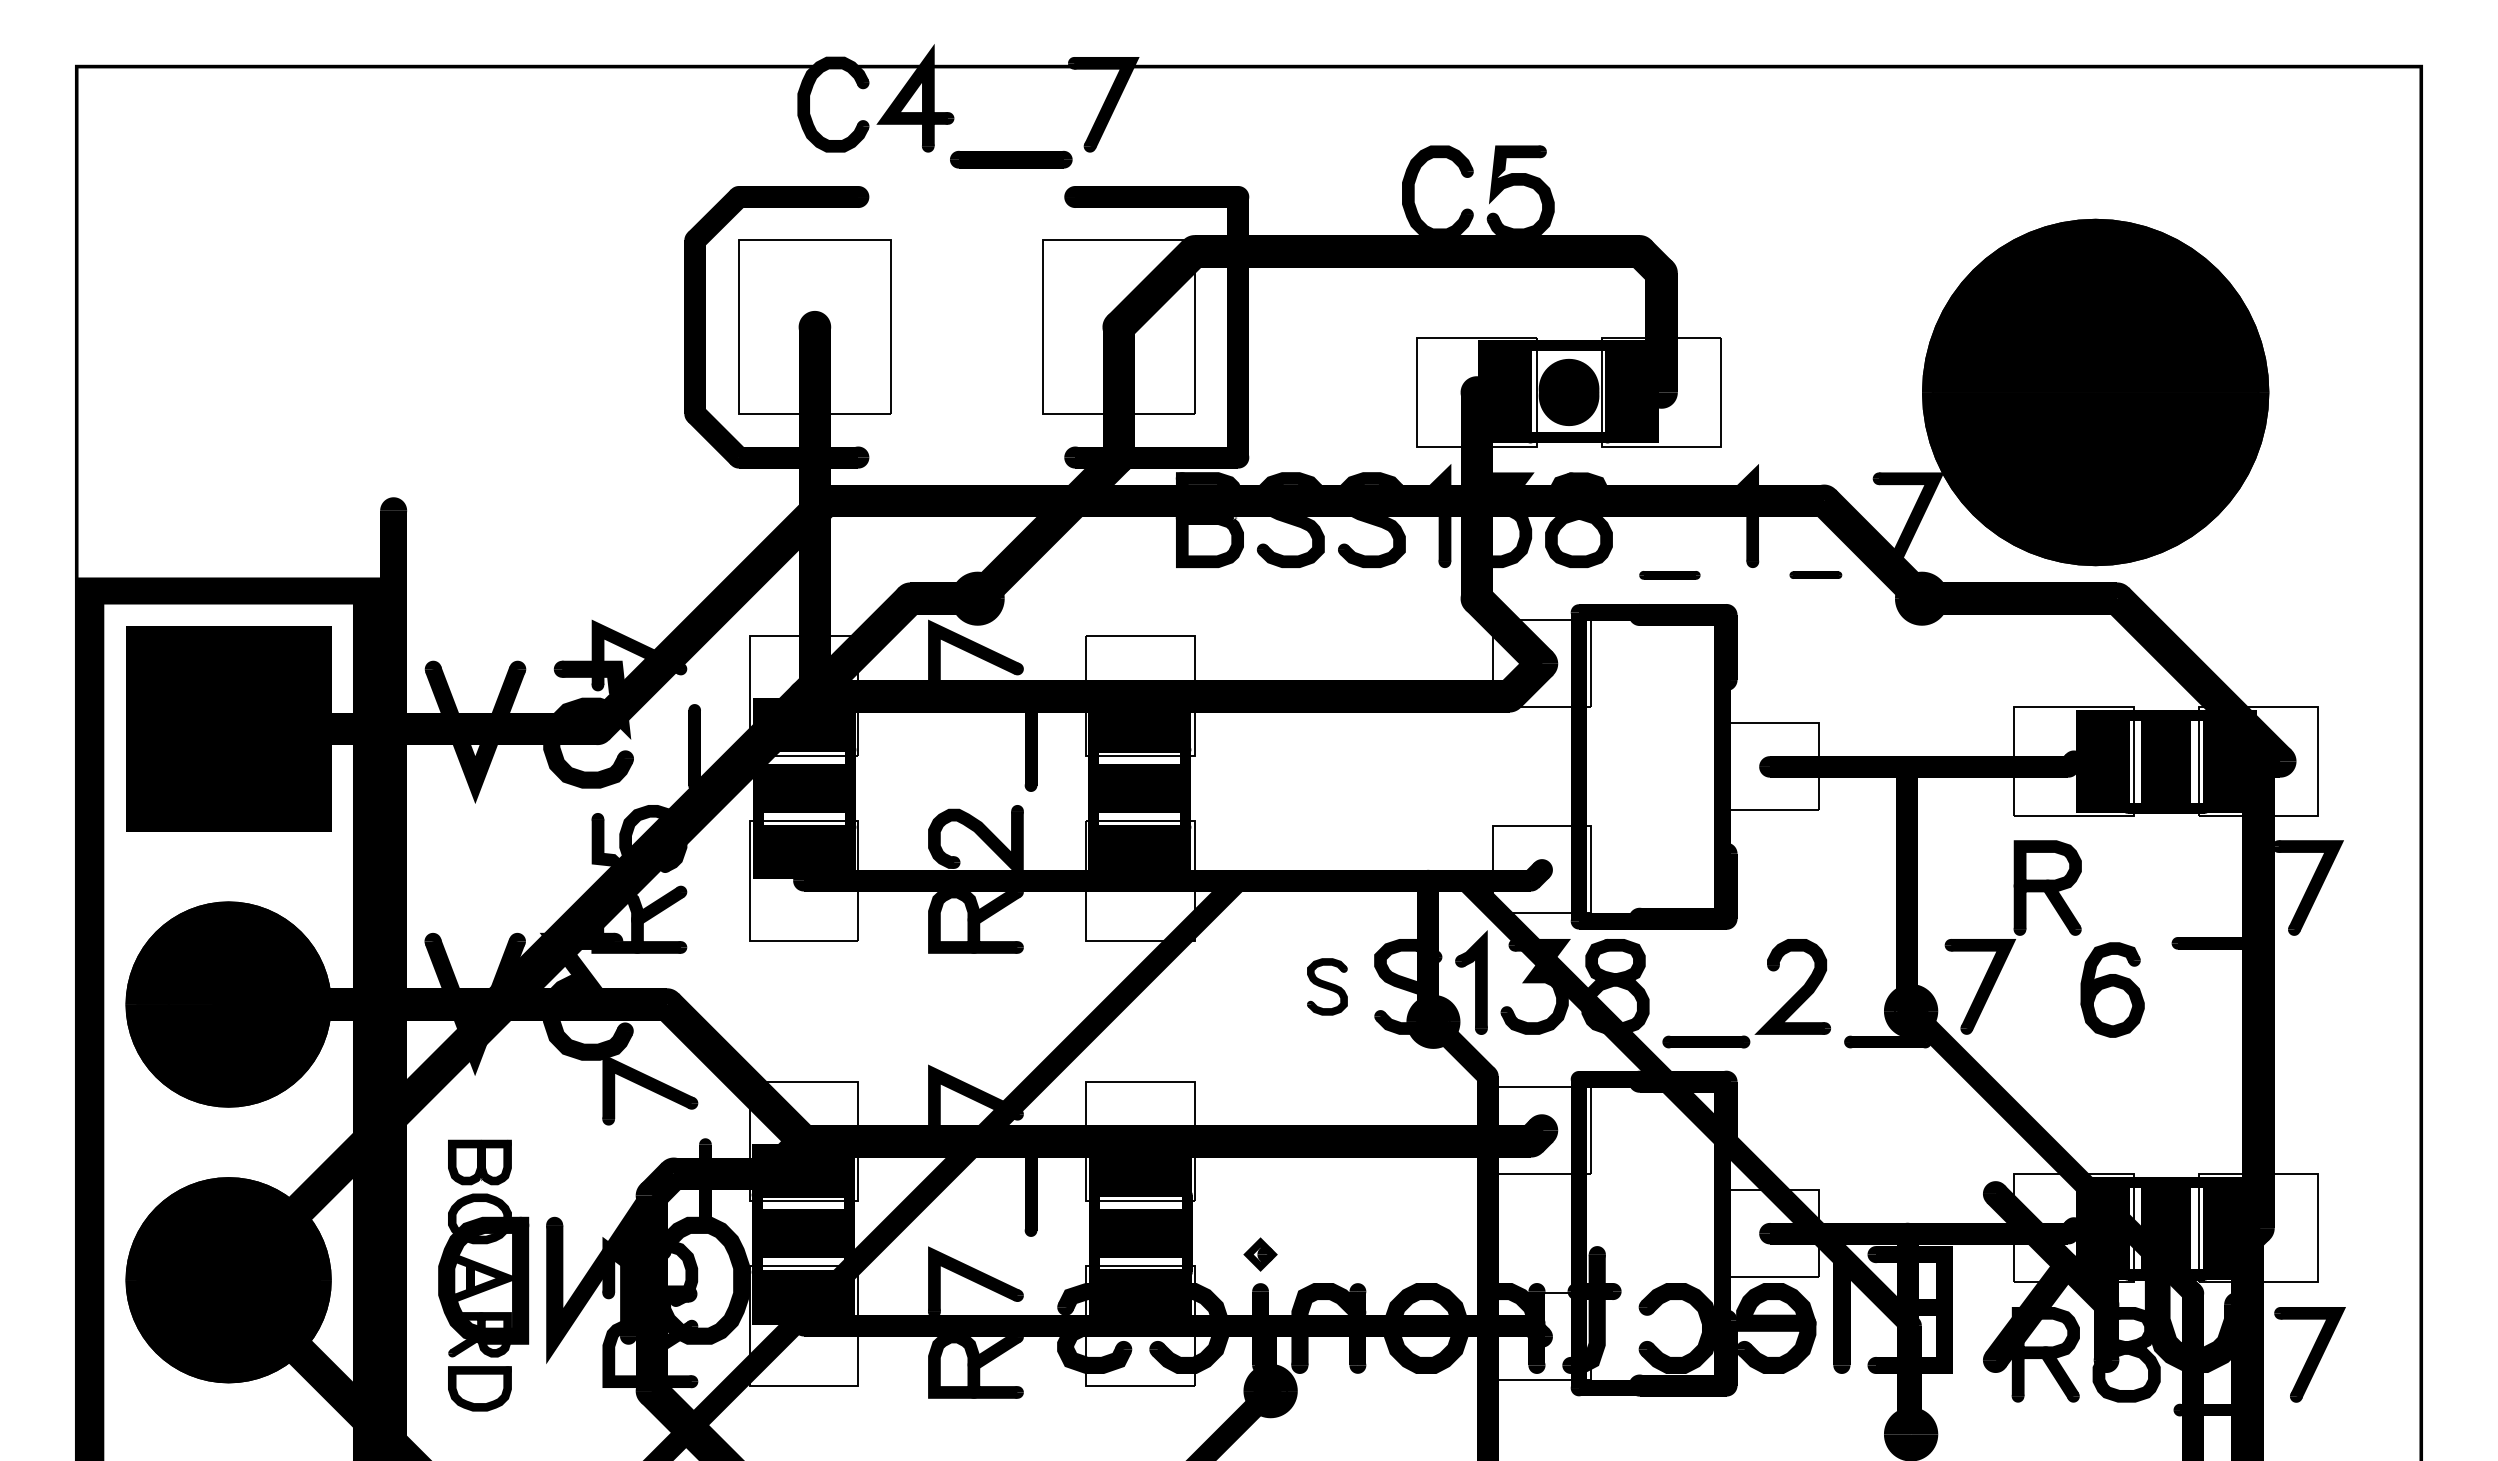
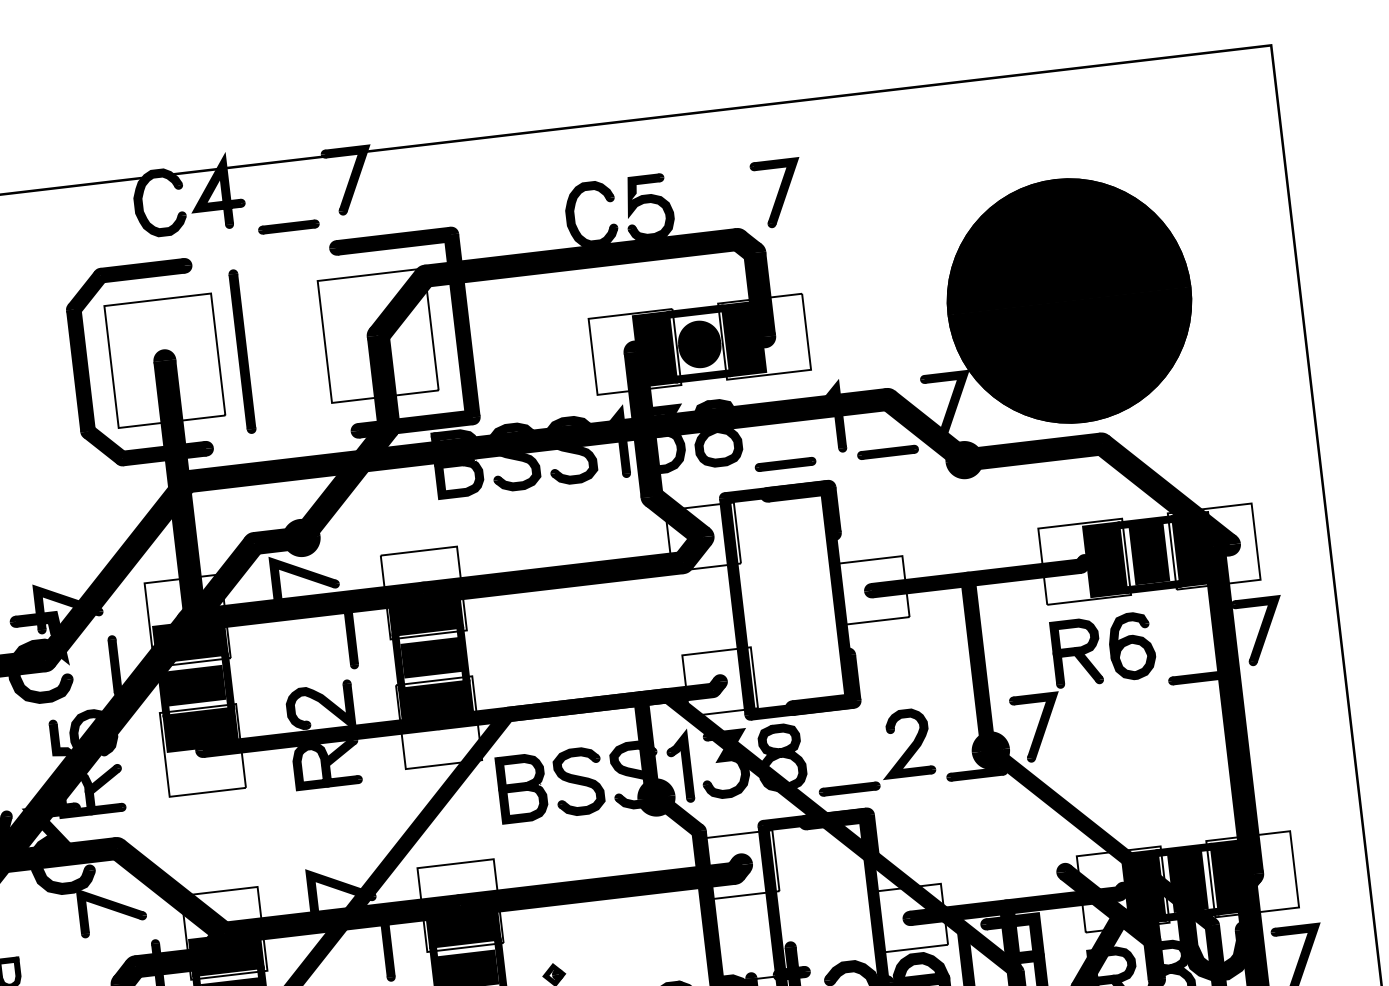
part: (1010, 159) -> (288, 226), size x0.71
part: (1703, 193) -> (777, 193), added
part: (925, 327) -> (242, 351), added
part: (1815, 574) -> (887, 451), size x1.67
part: (1669, 575) -> (785, 464), size x1.43
part: (1246, 986) -> (522, 788), added
part: (1327, 986) -> (579, 781), size x1.67
part: (2112, 989) -> (1131, 646), moved

